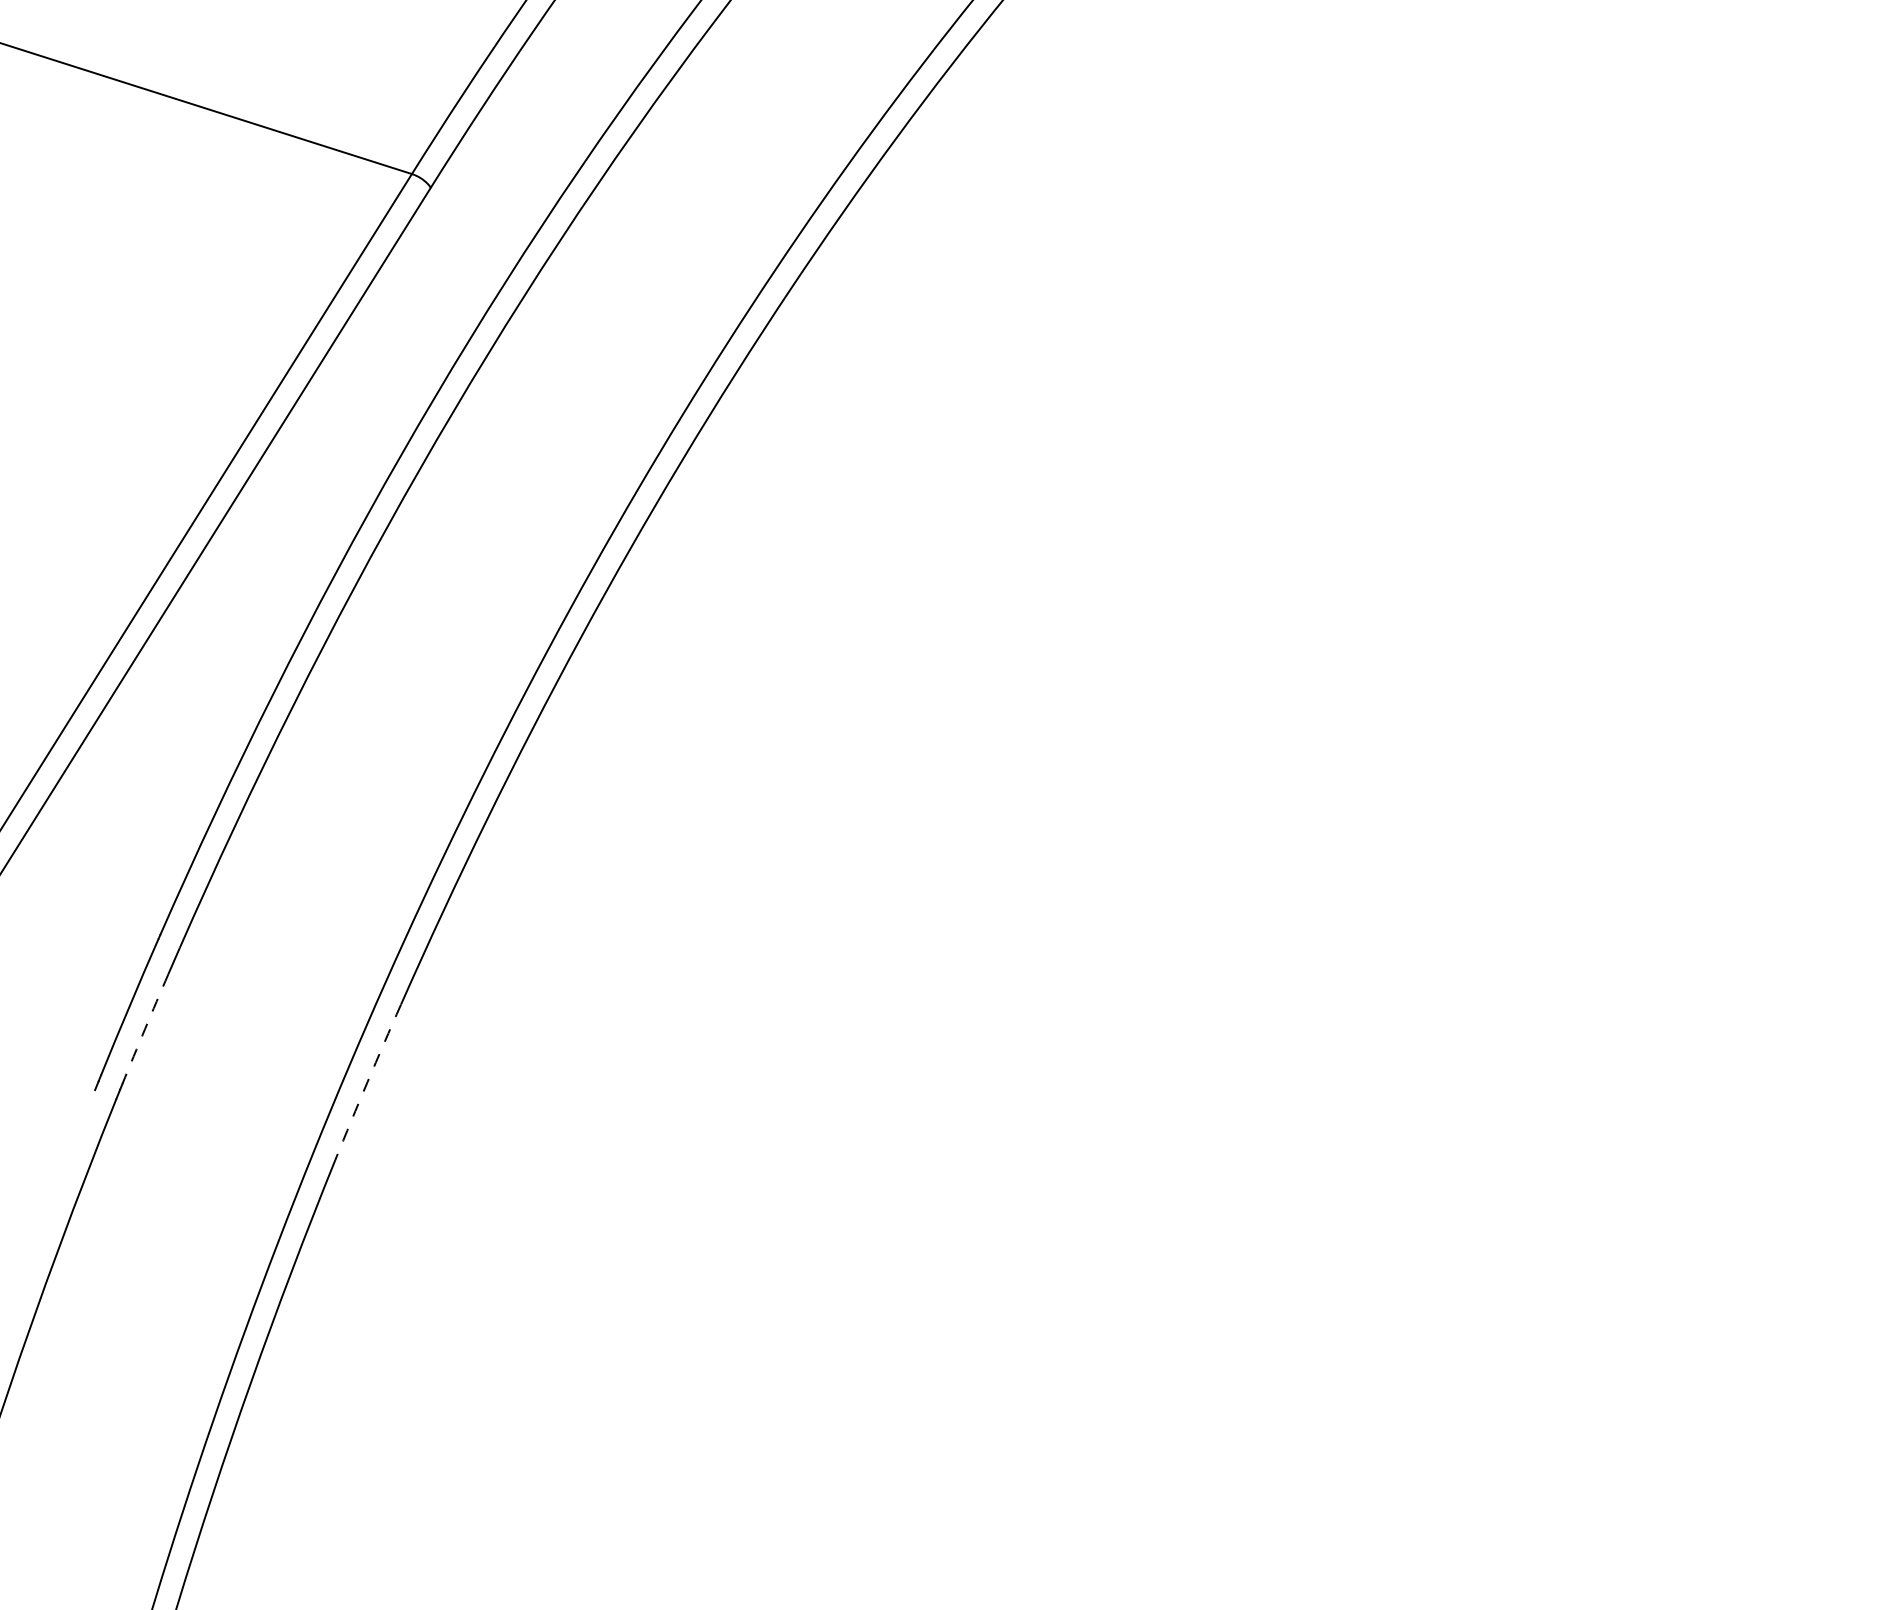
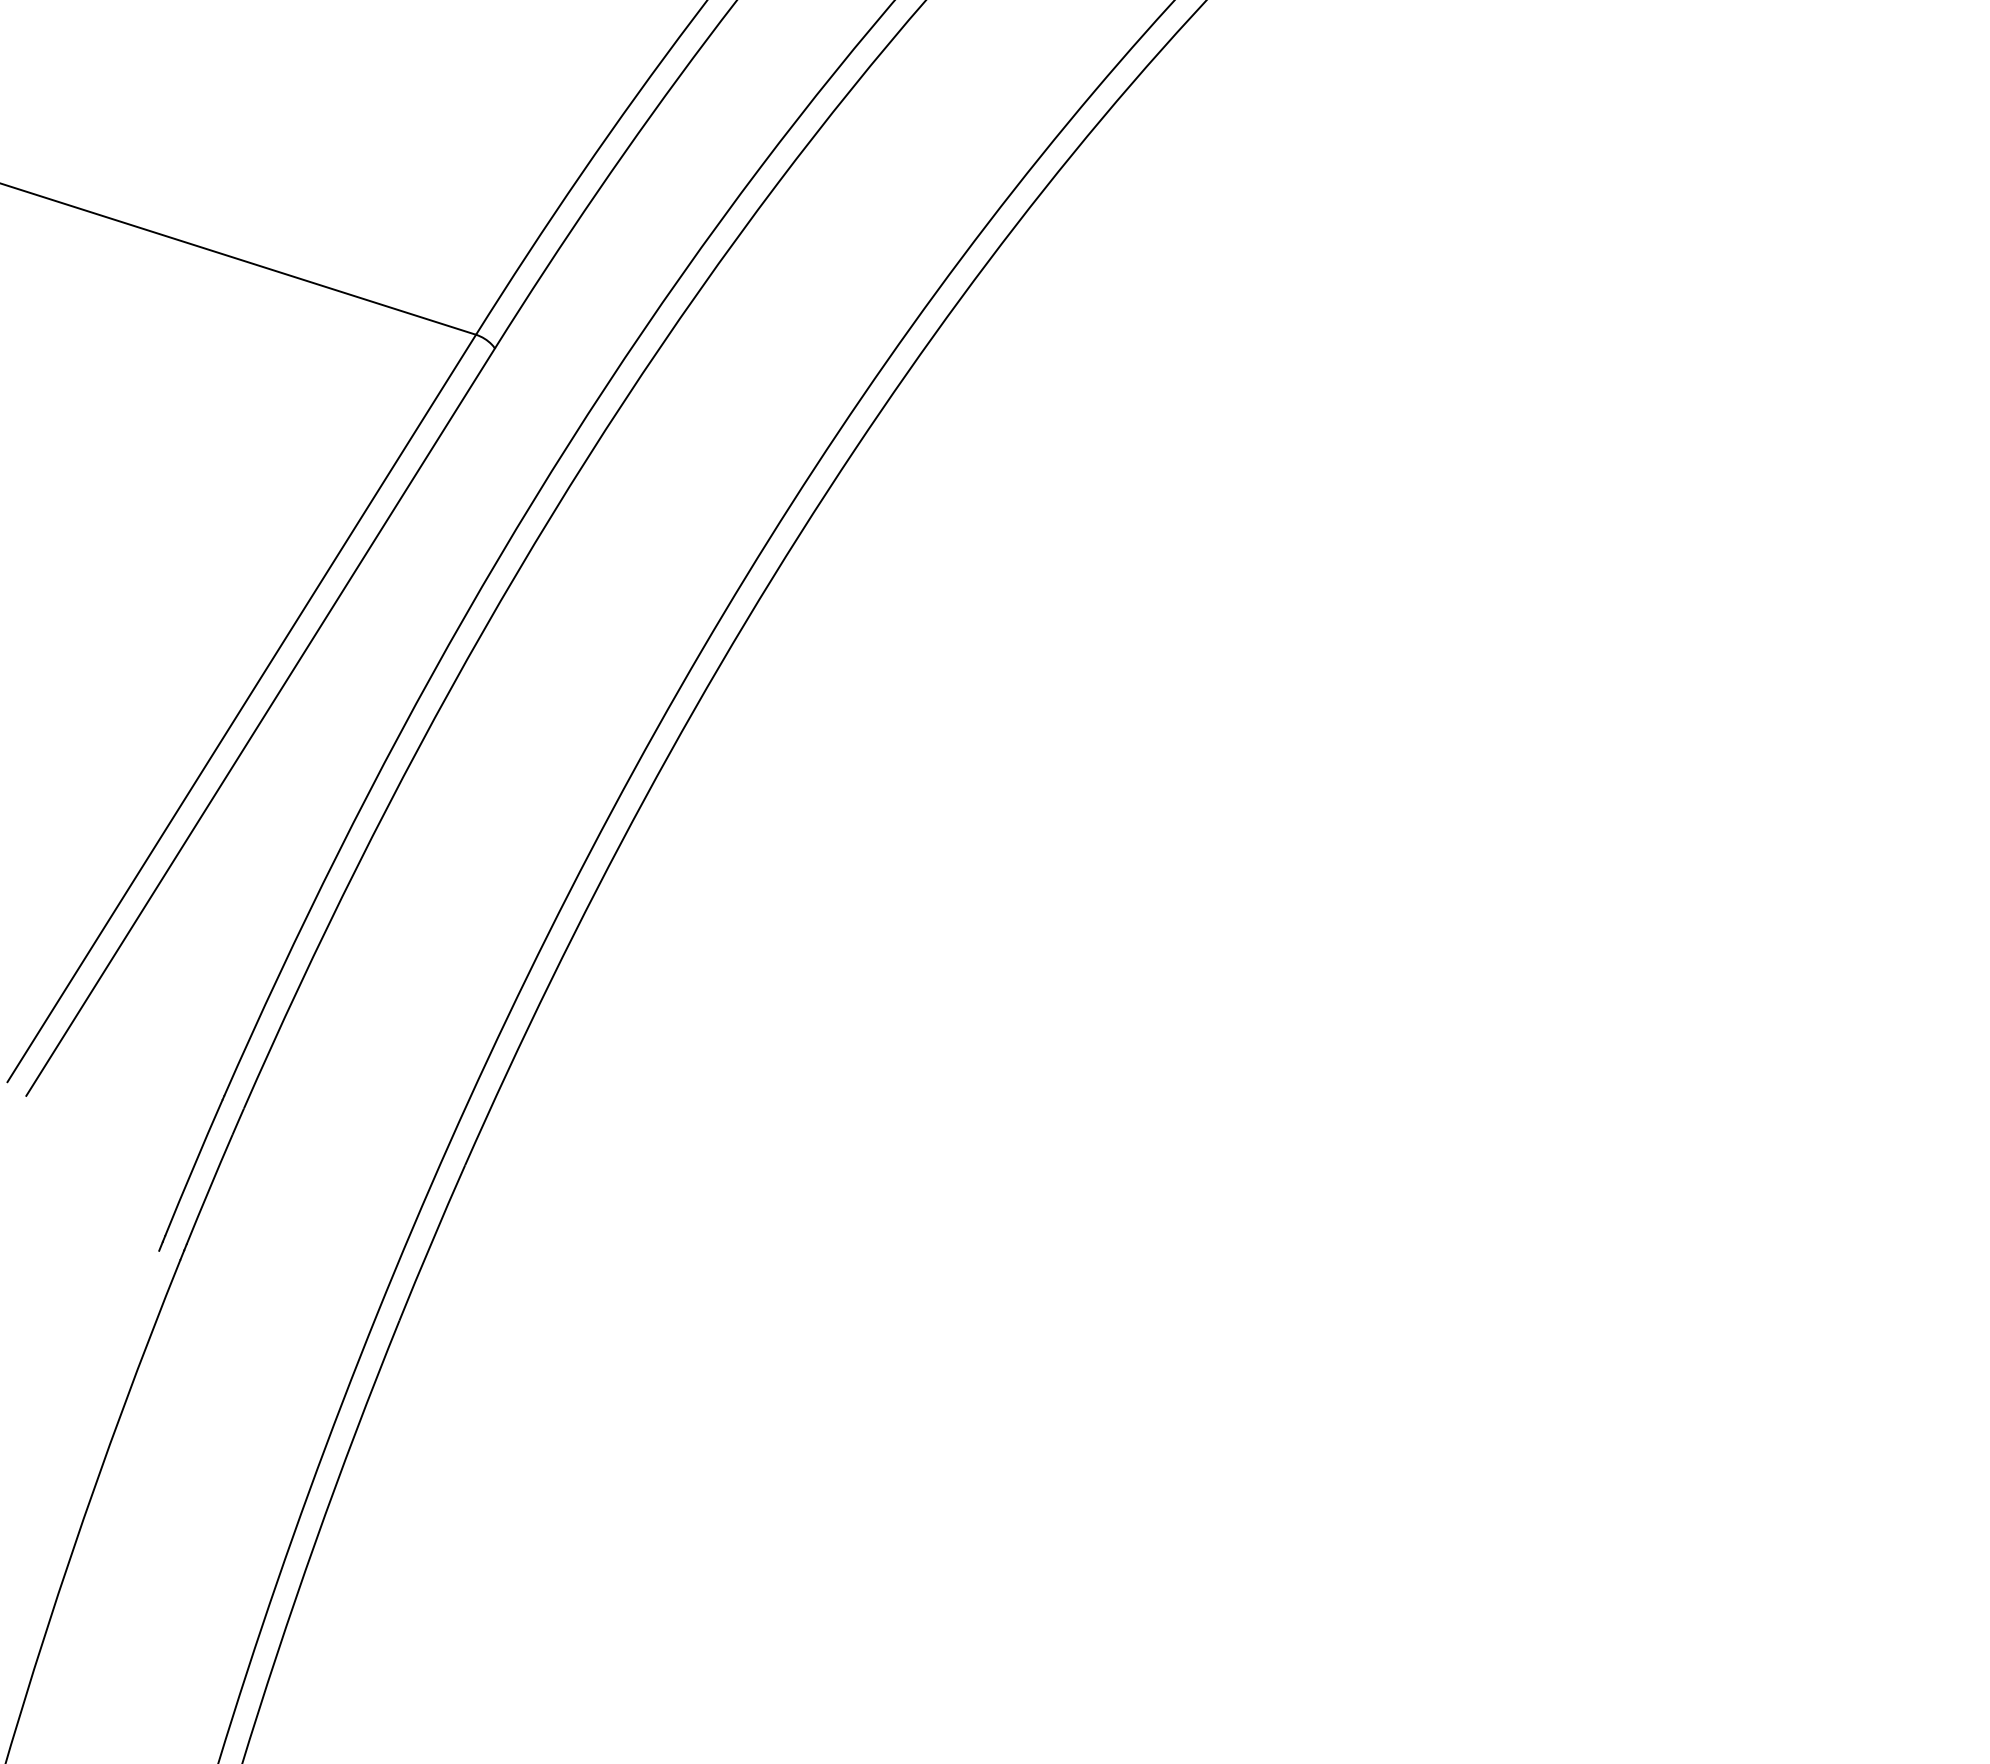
arc: (145, 1028) -> (209, 1189), dashed -> solid
arc: (367, 1081) -> (431, 1242), dashed -> solid

